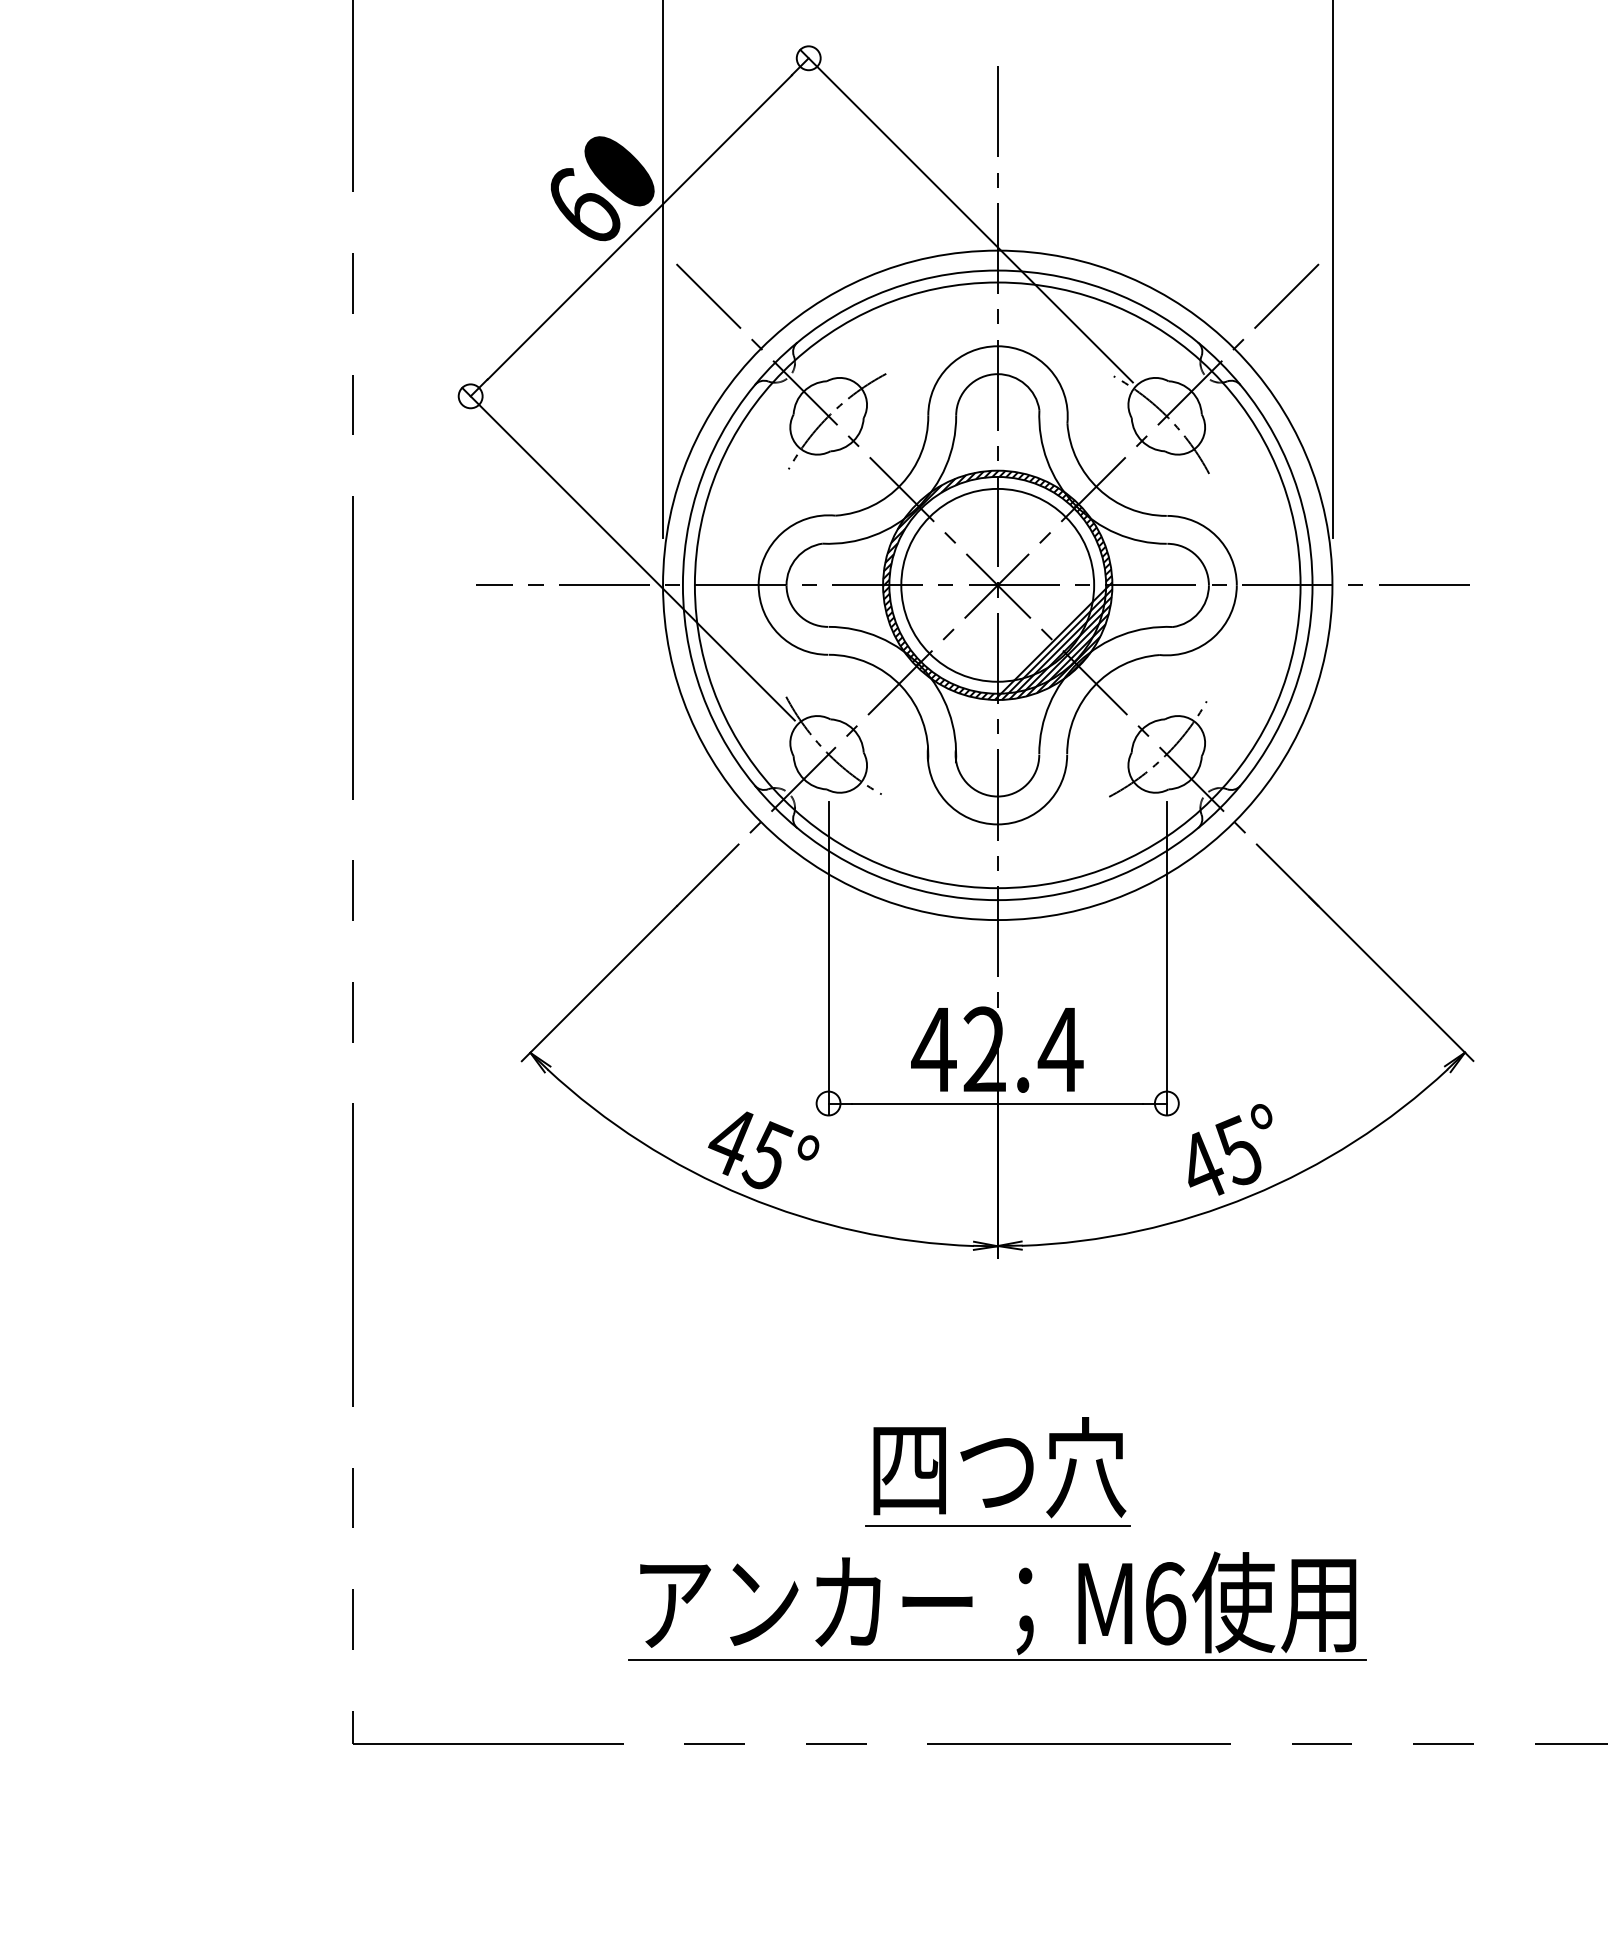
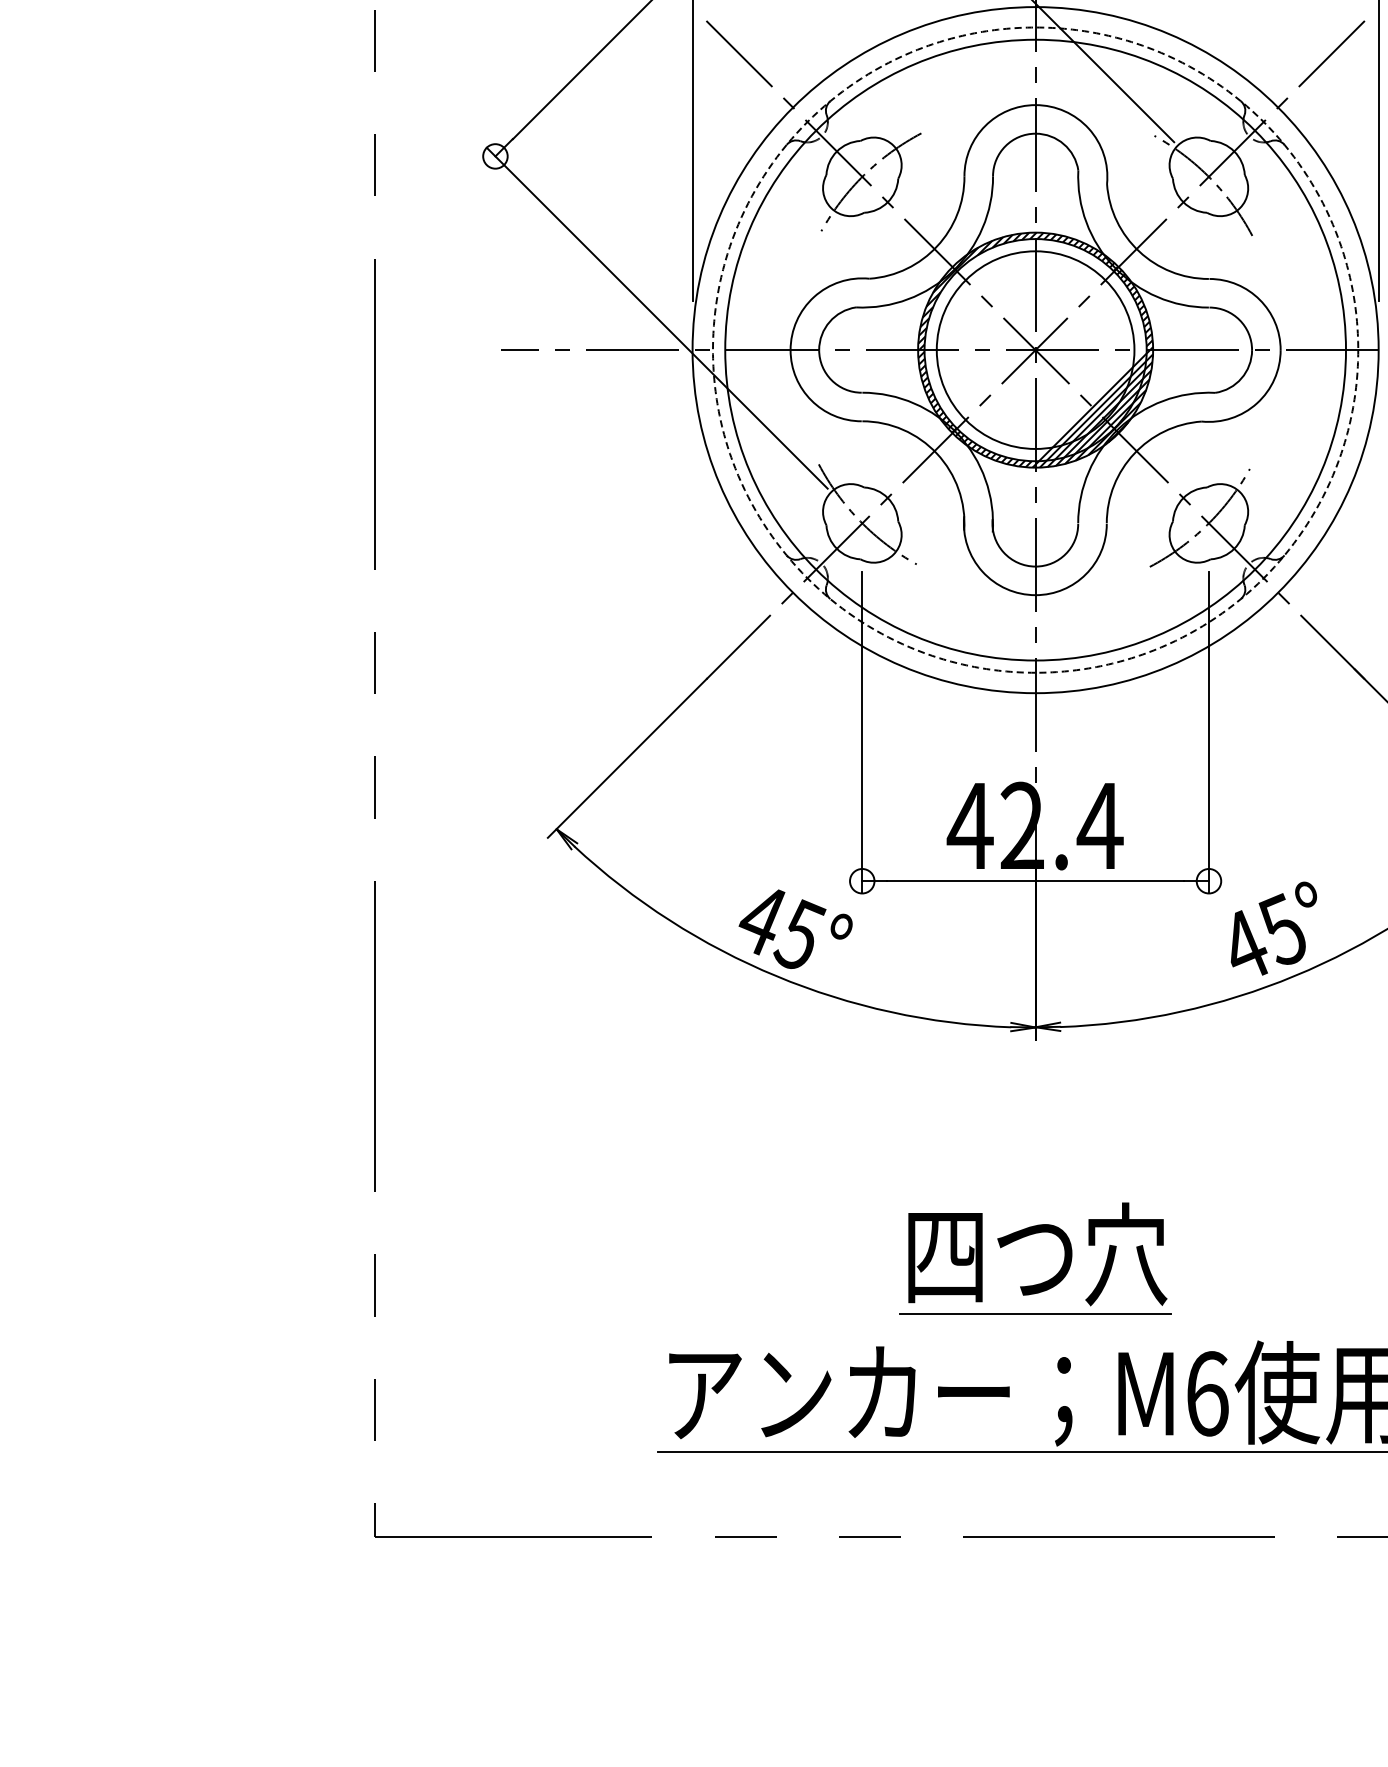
circle: (997, 585) -> (1035, 350), solid -> dashed

